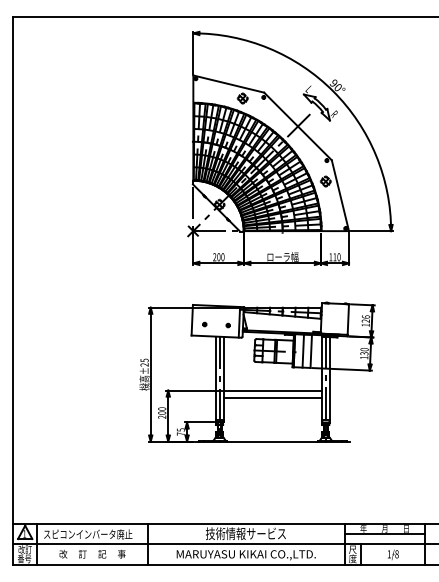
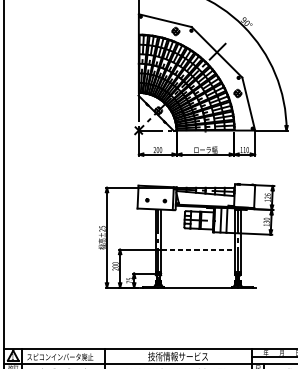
part: (319, 103) -> (233, 35), removed
line: (273, 390) -> (198, 249), solid -> dashed
line: (272, 398) -> (197, 255), removed

